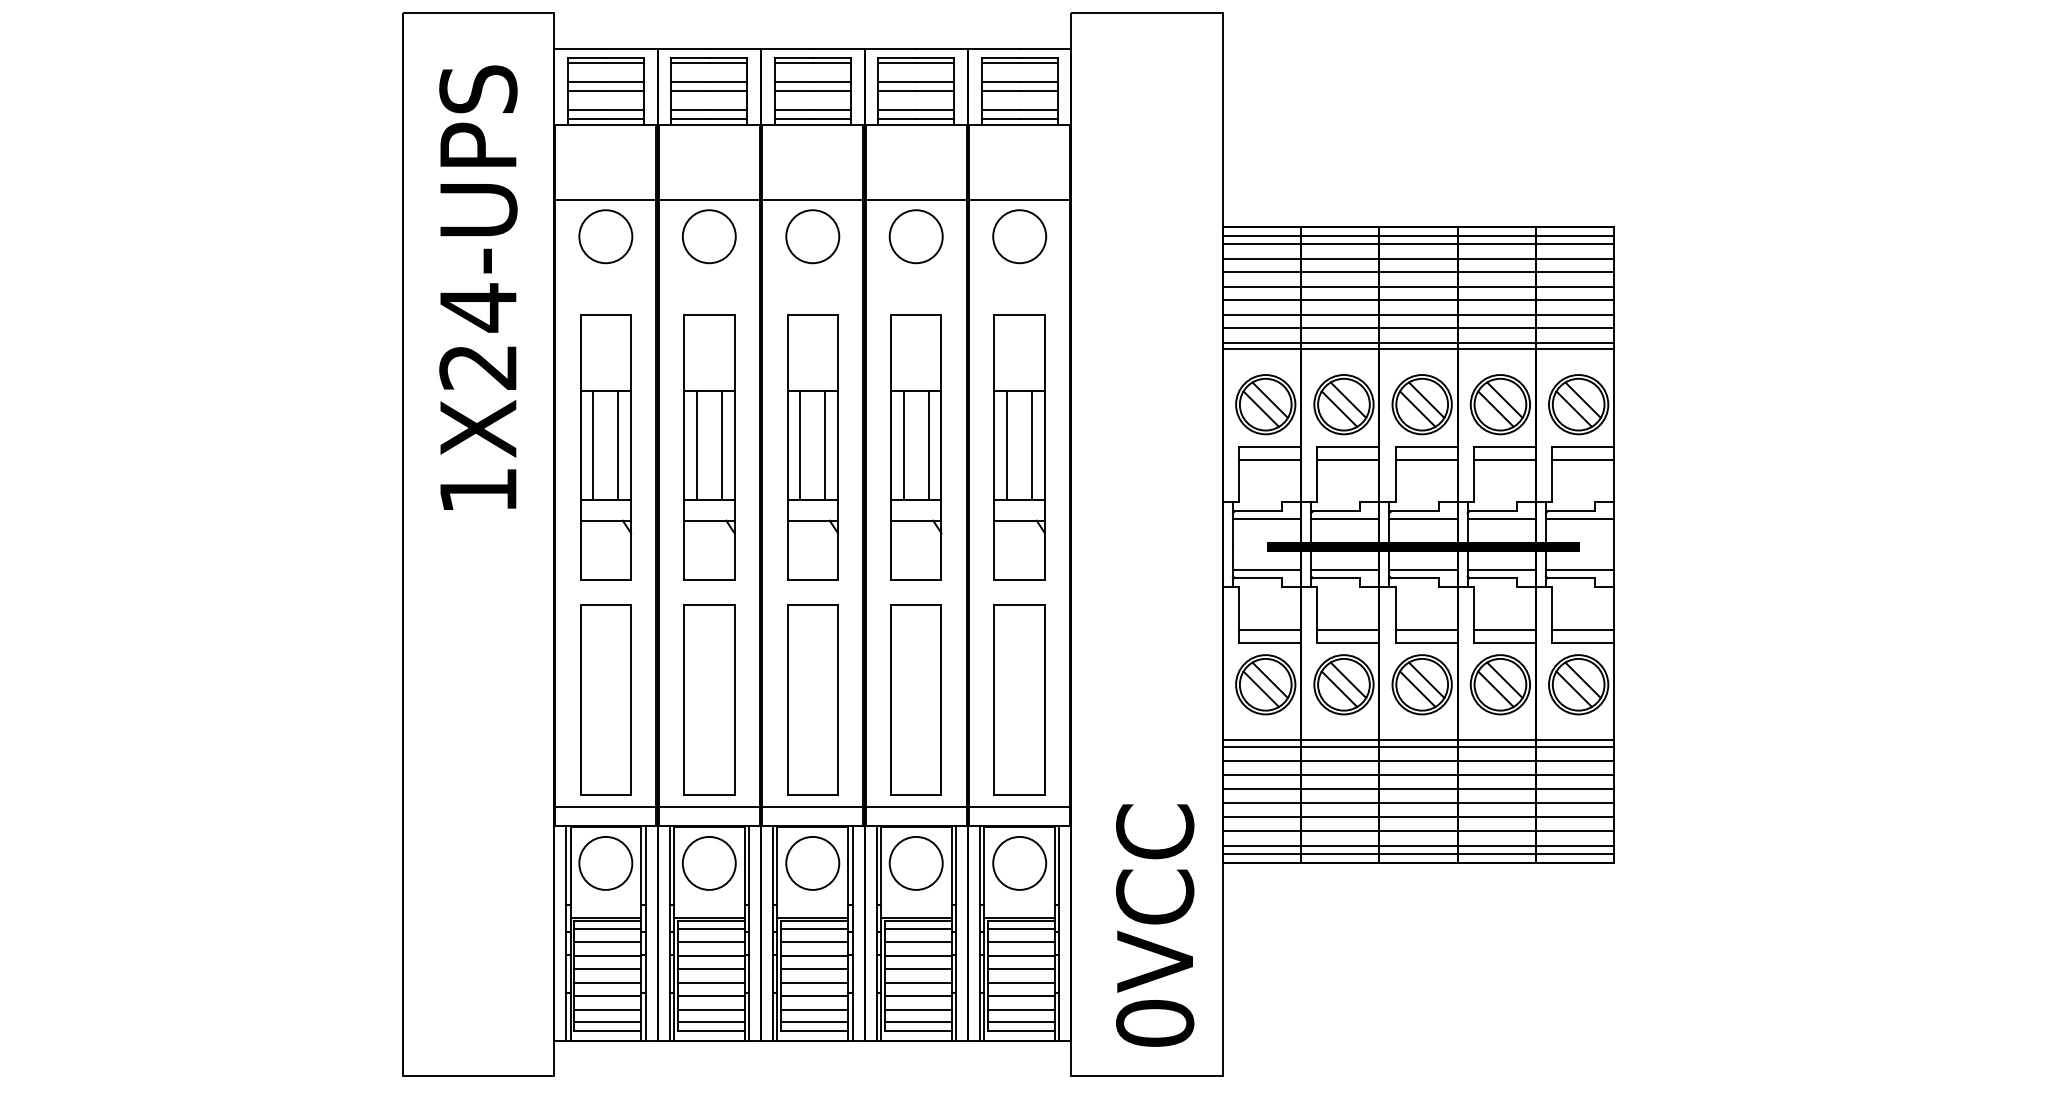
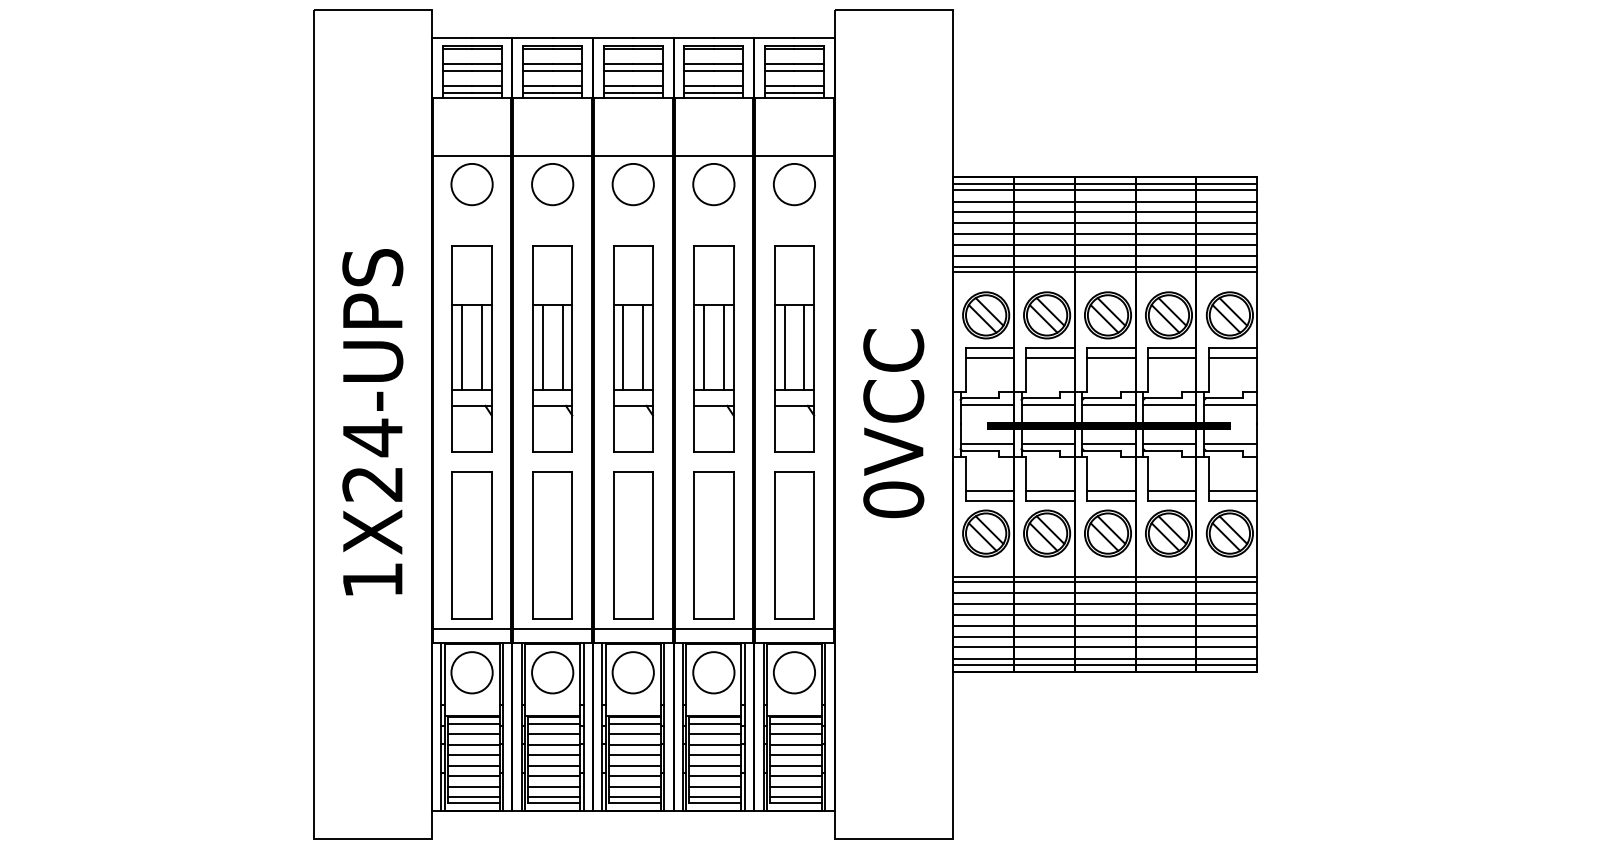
text: (478, 287) -> (372, 421), moved
text: (1155, 925) -> (894, 423), moved

